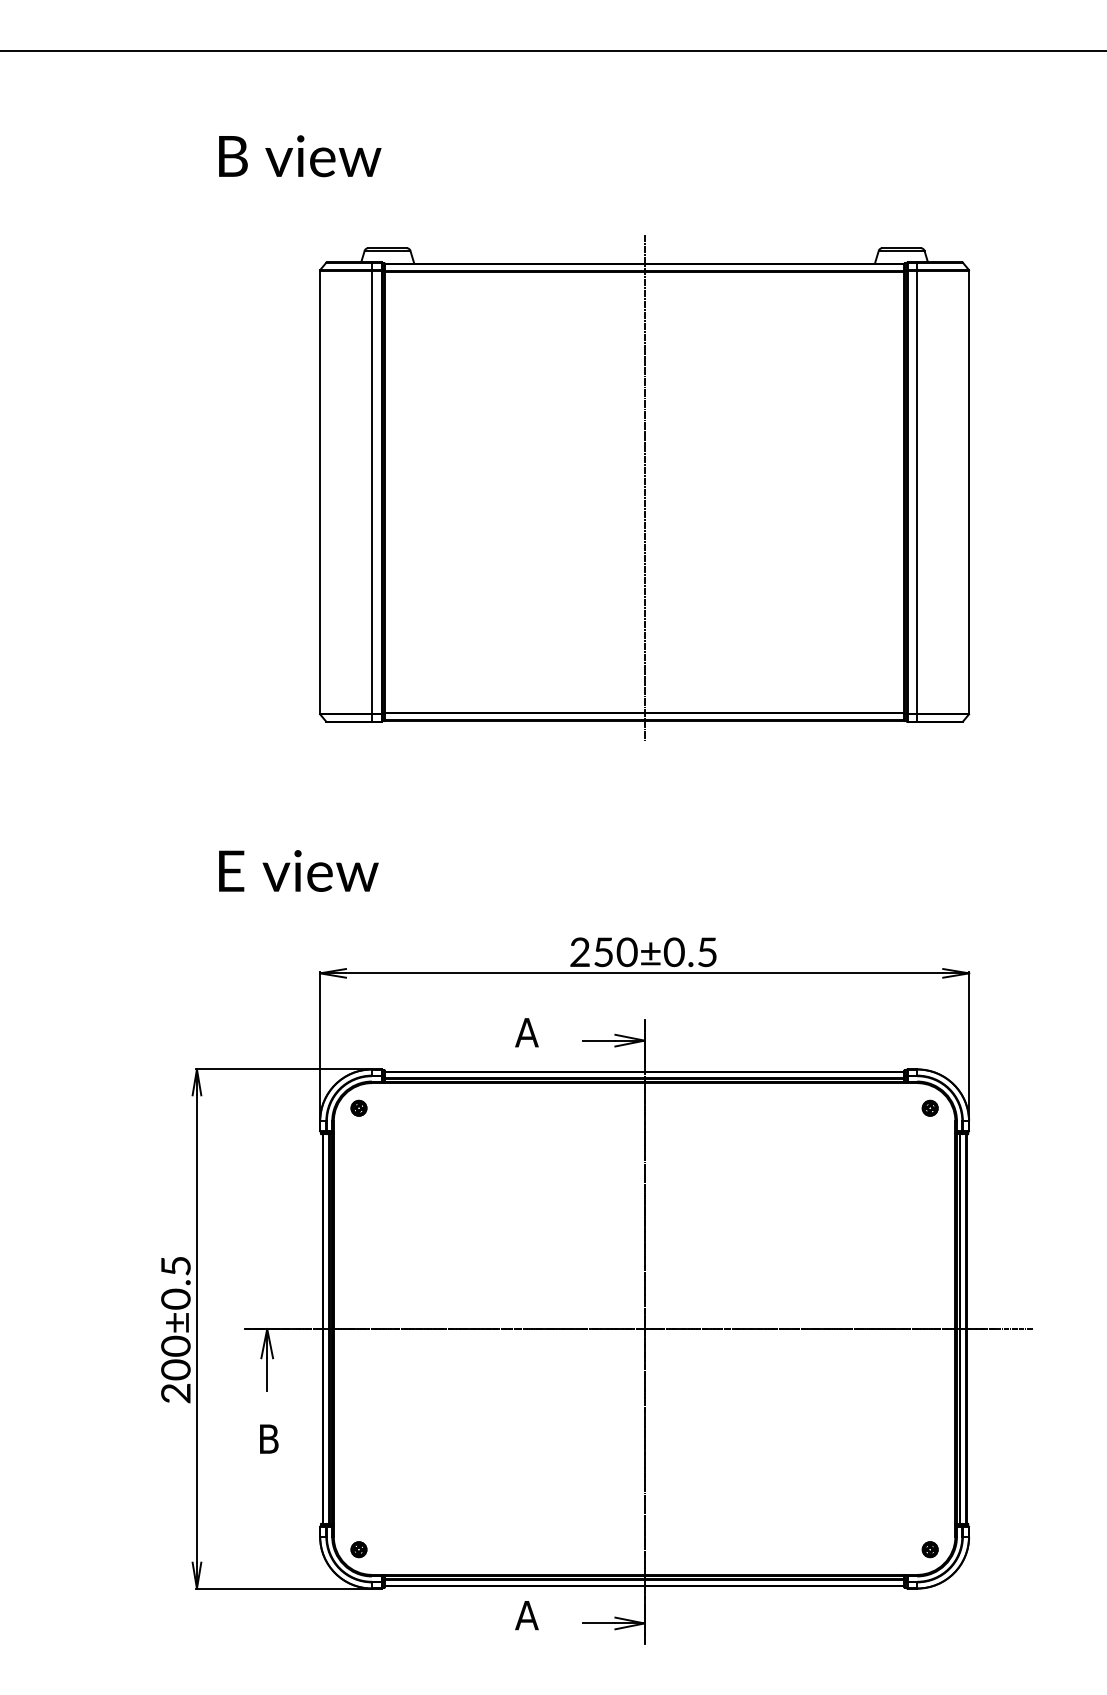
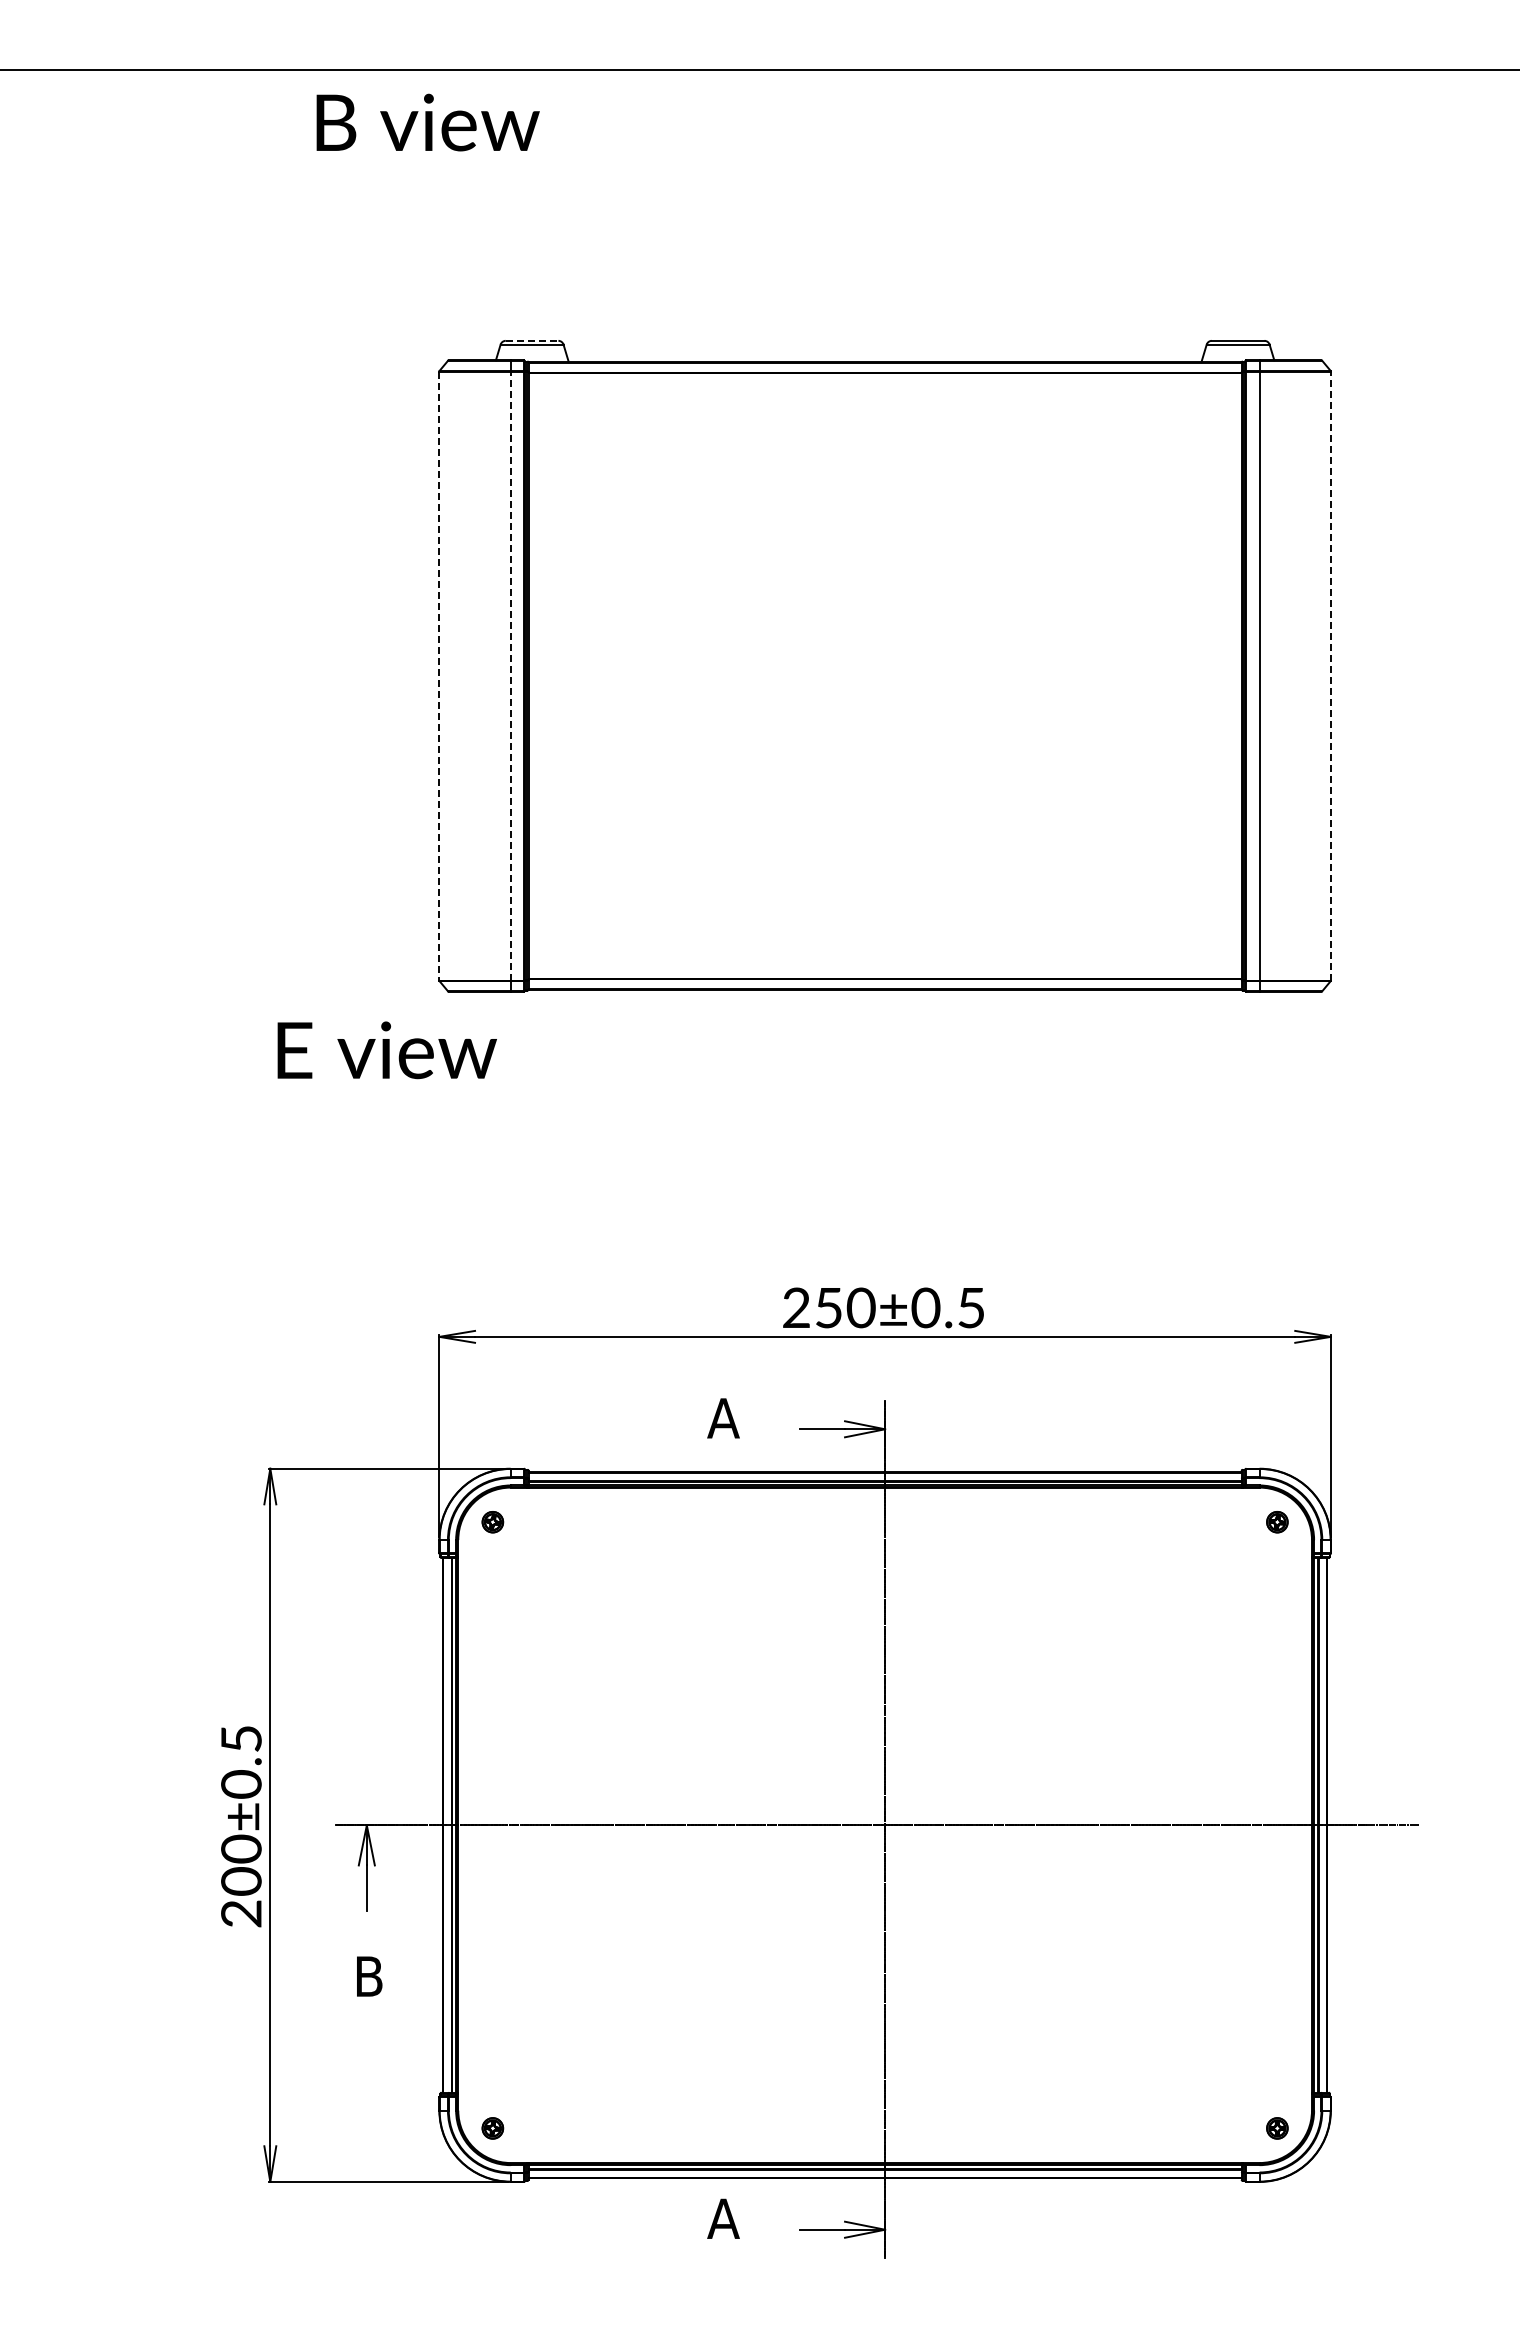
text: (299, 156) -> (427, 122), moved
line: (387, 247) -> (532, 340), solid -> dashed
line: (644, 488) -> (885, 670), removed
line: (320, 492) -> (439, 676), solid -> dashed
line: (371, 492) -> (510, 676), solid -> dashed
line: (968, 492) -> (1330, 676), solid -> dashed
text: (298, 871) -> (386, 1050), moved

